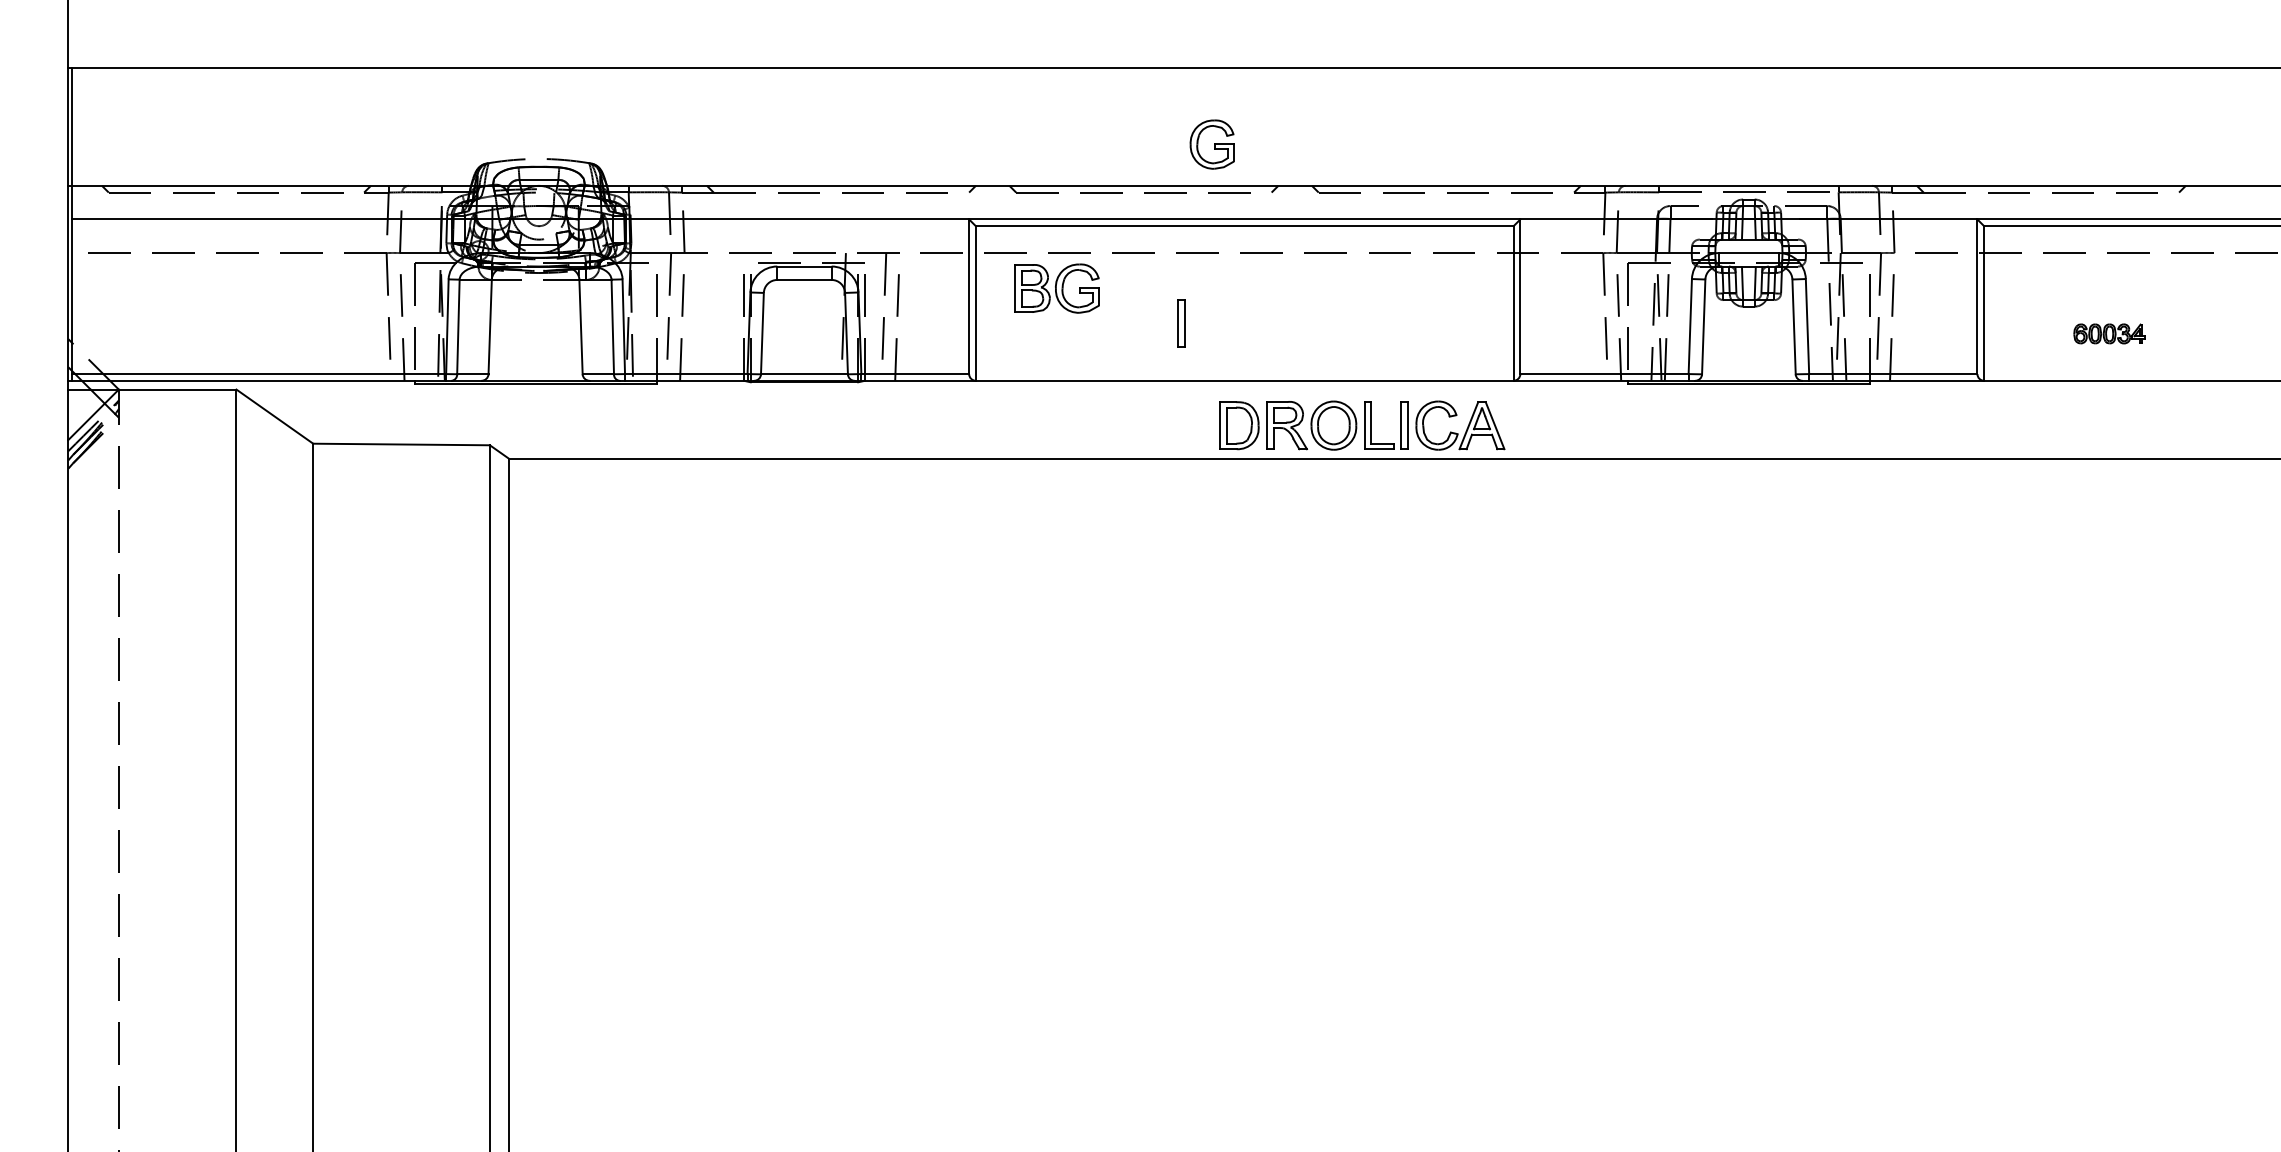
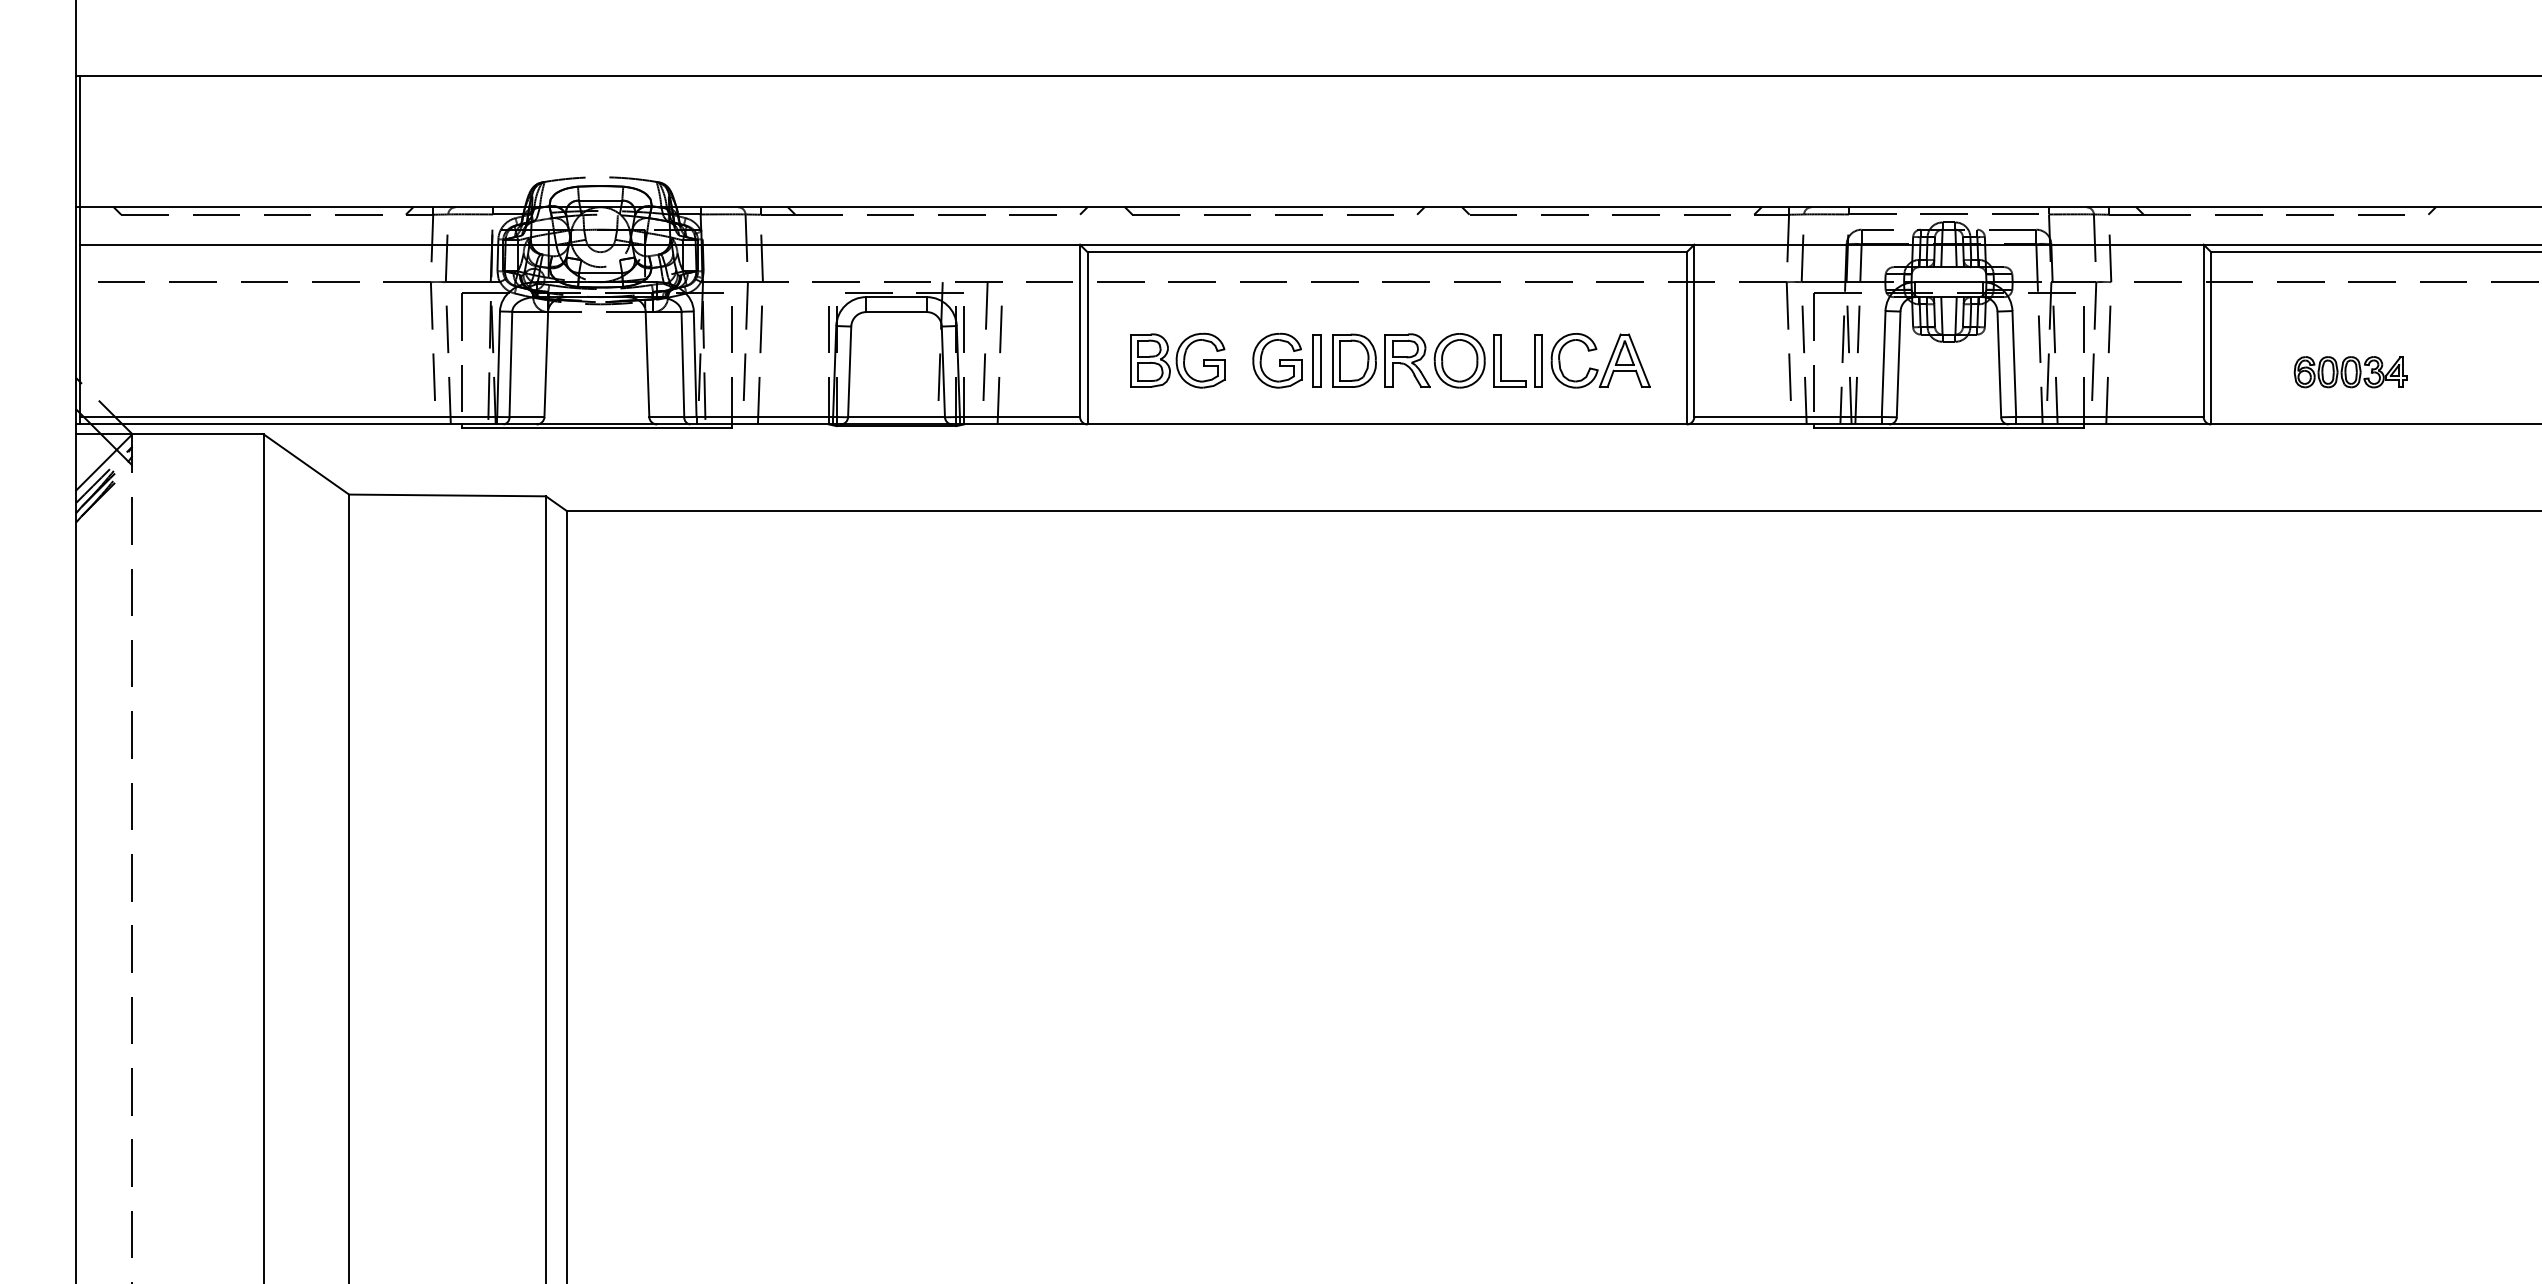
part: (1211, 144) -> (1276, 360), moved
part: (1056, 288) -> (1177, 360), moved
part: (2109, 333) -> (2350, 371), size x1.43
part: (1362, 425) -> (1491, 360), moved

